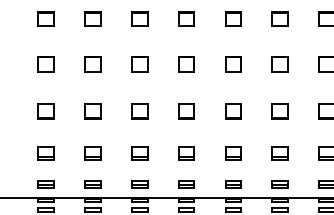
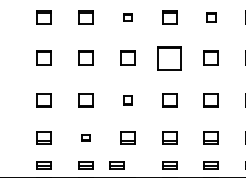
part: (139, 18) -> (127, 17), size x0.6
part: (233, 18) -> (211, 17), size x0.7
part: (186, 64) -> (169, 58), size x1.6
part: (139, 111) -> (127, 100), size x0.6
part: (92, 153) -> (85, 137), size x0.6
part: (139, 184) -> (116, 165), moved

